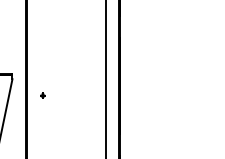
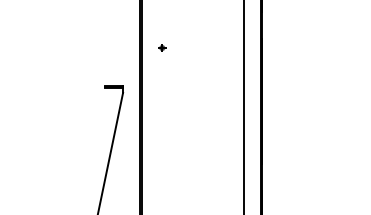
part: (43, 95) -> (162, 47), moved

